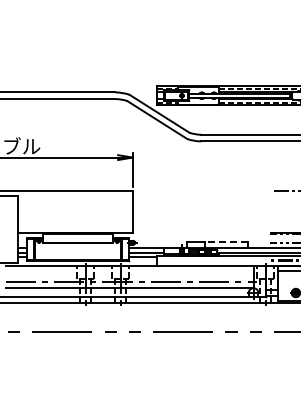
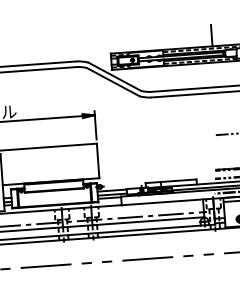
line: (277, 73) -> (211, 35), added
line: (225, 242) -> (178, 181), dashed -> solid

